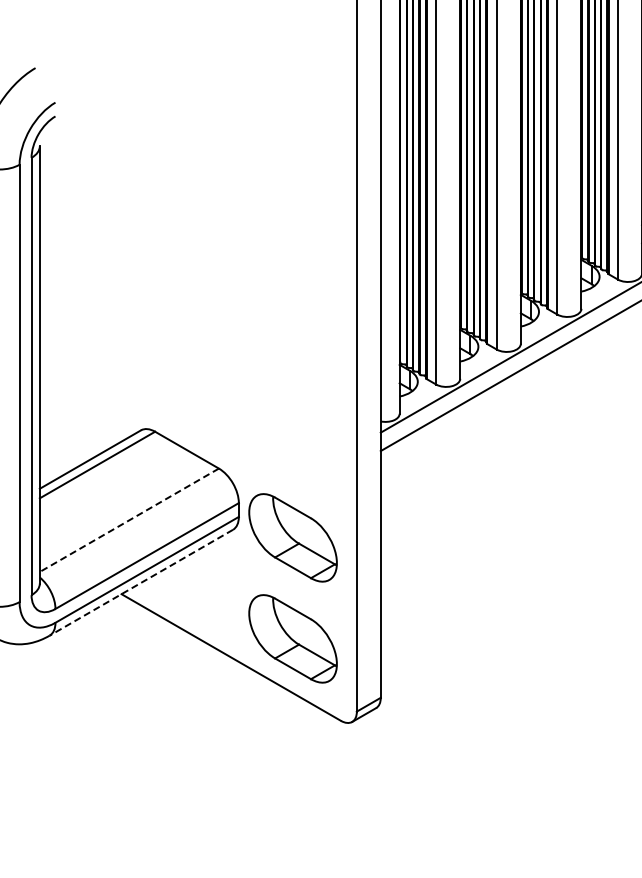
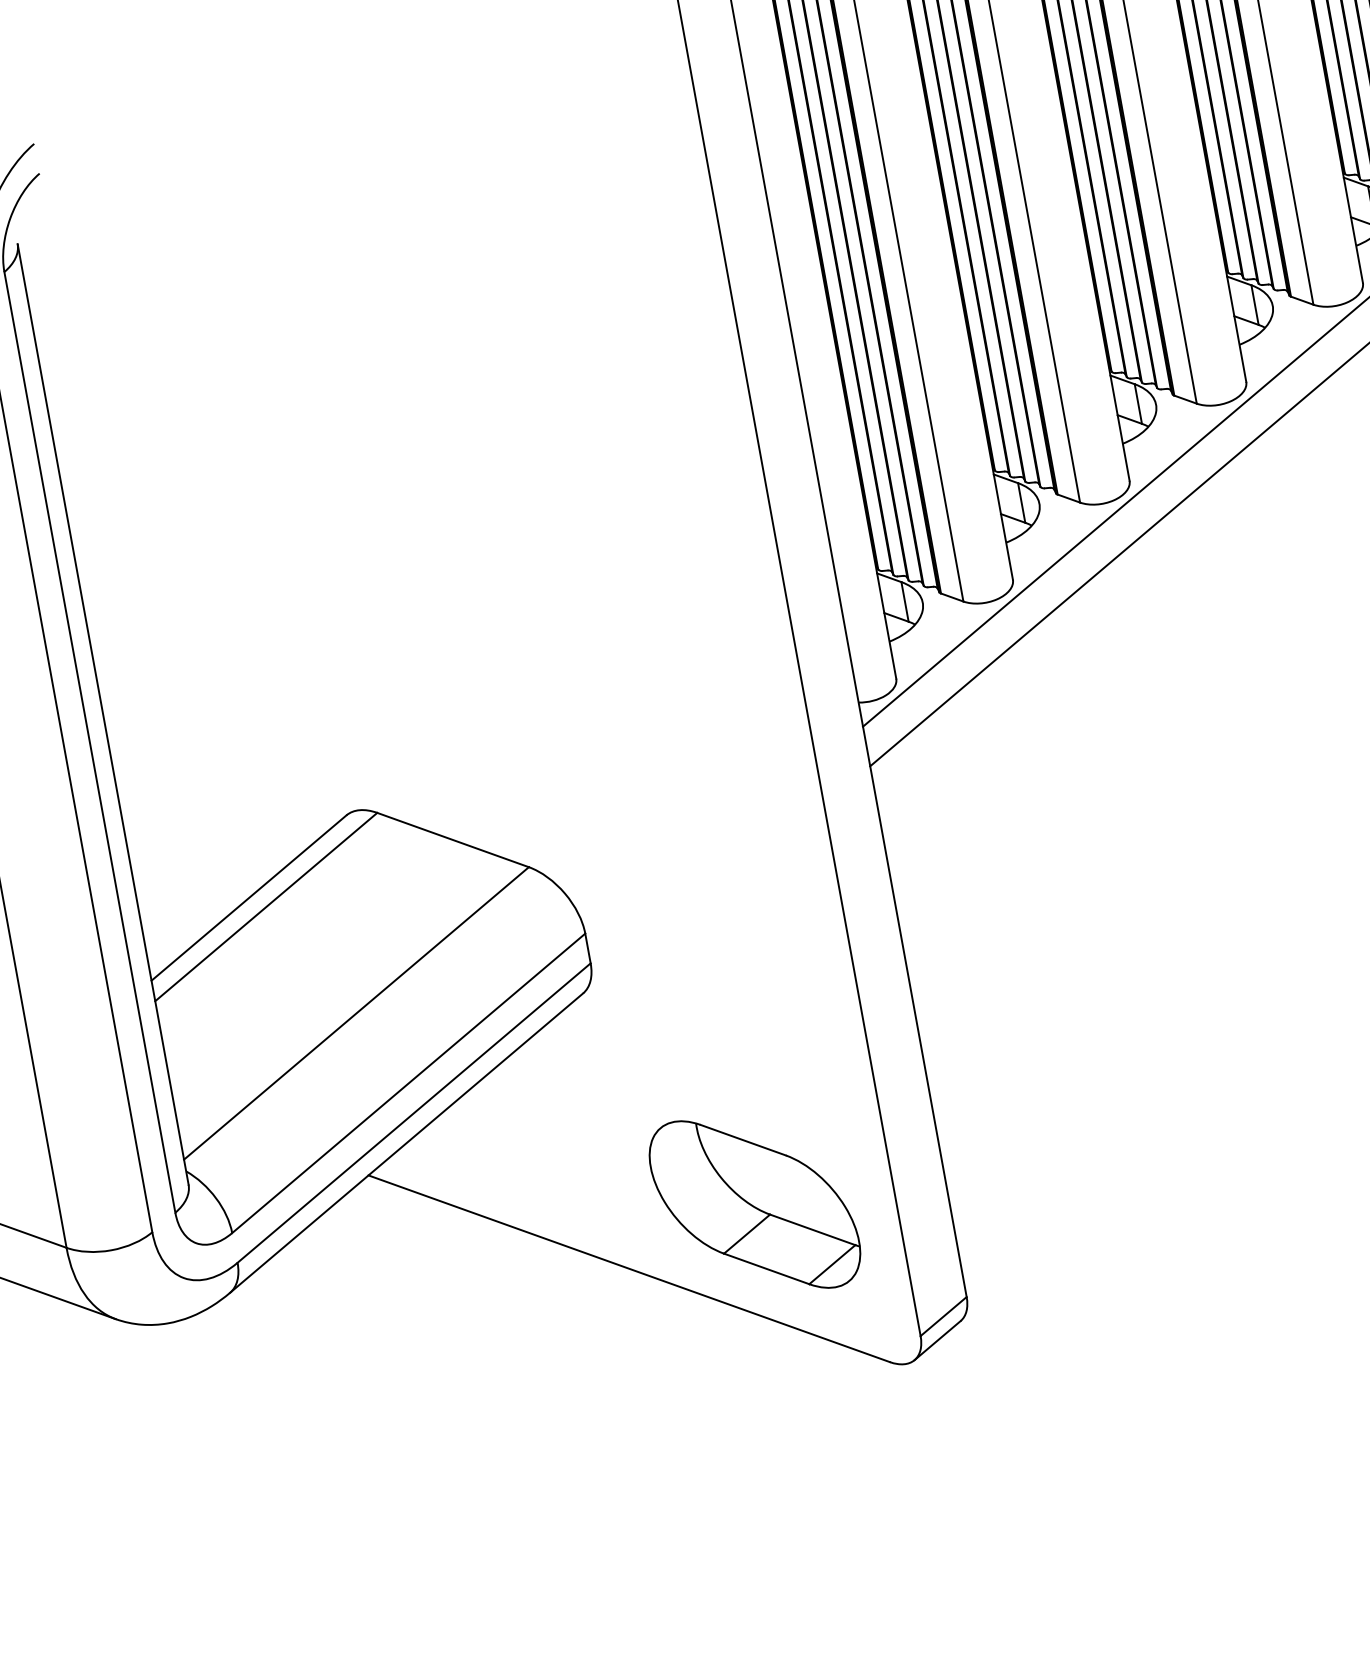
line: (128, 520) -> (354, 1014), dashed -> solid
part: (292, 537) -> (714, 986), removed
line: (141, 582) -> (406, 1142), dashed -> solid

